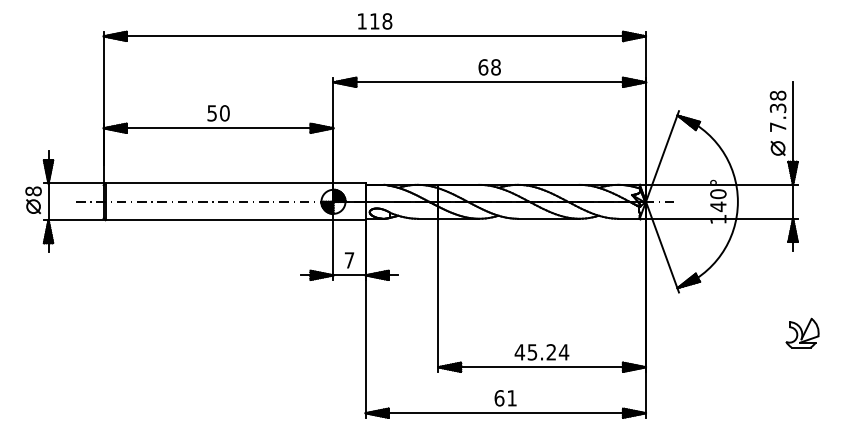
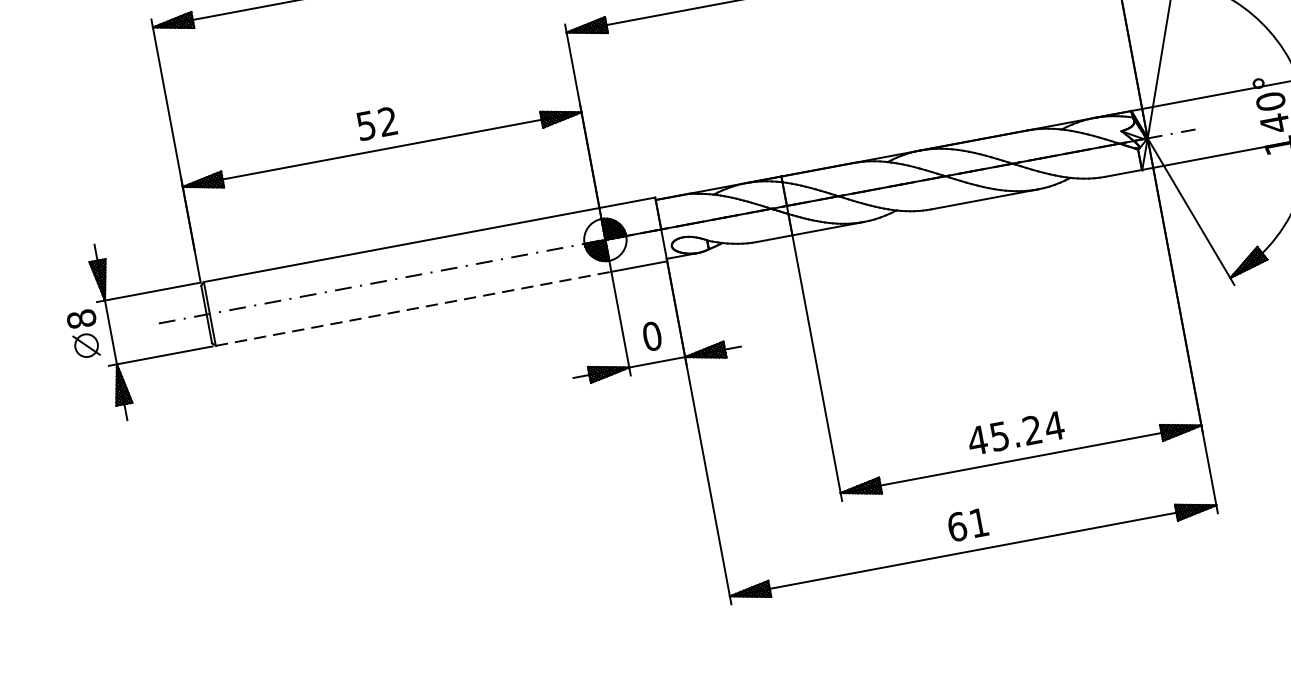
text: (224, 113) -> (387, 122), 50 -> 52
line: (219, 220) -> (413, 309), solid -> dashed
text: (349, 260) -> (652, 336), 7 -> 0

